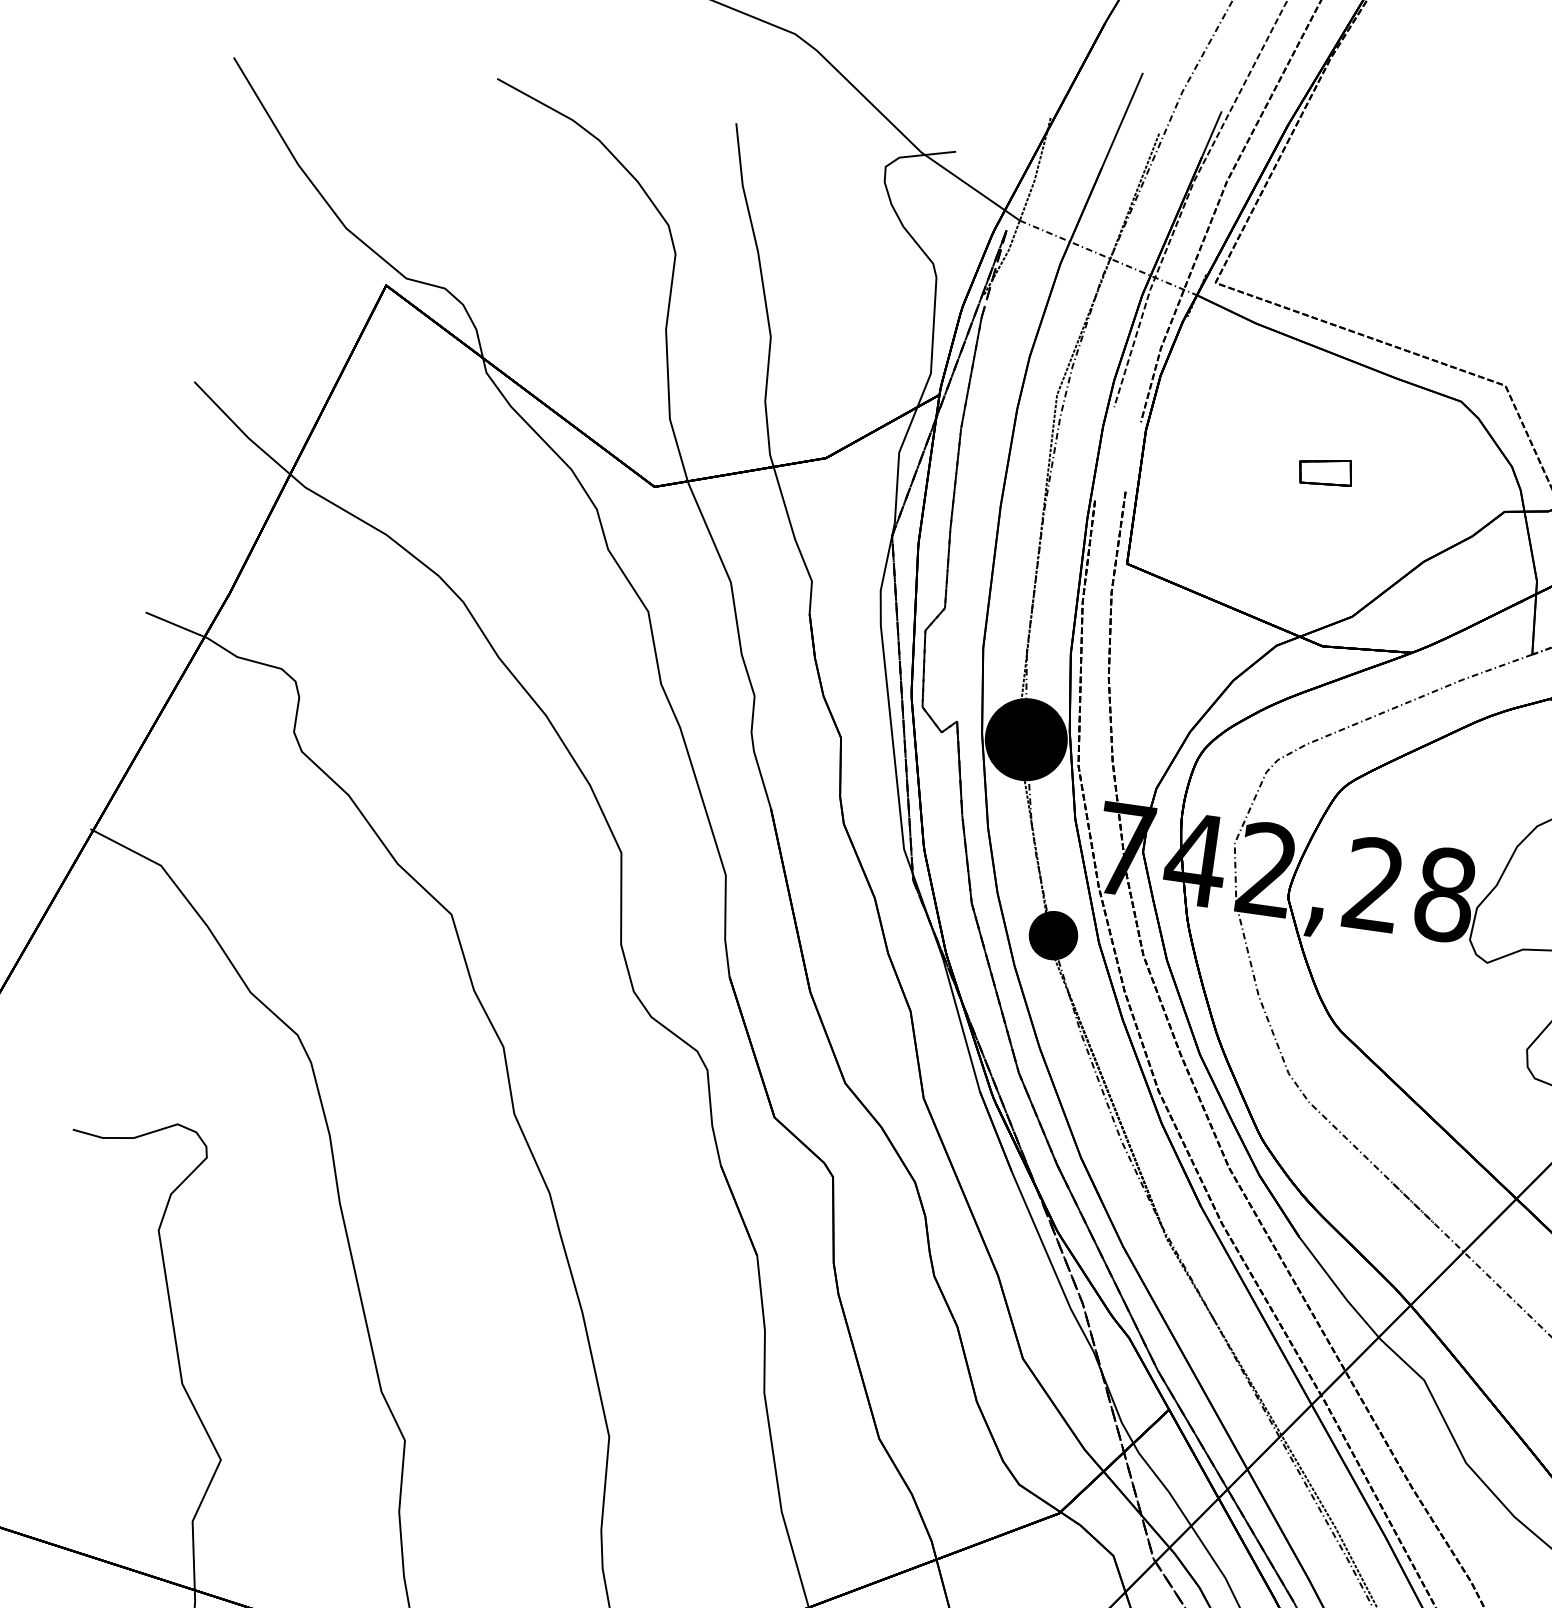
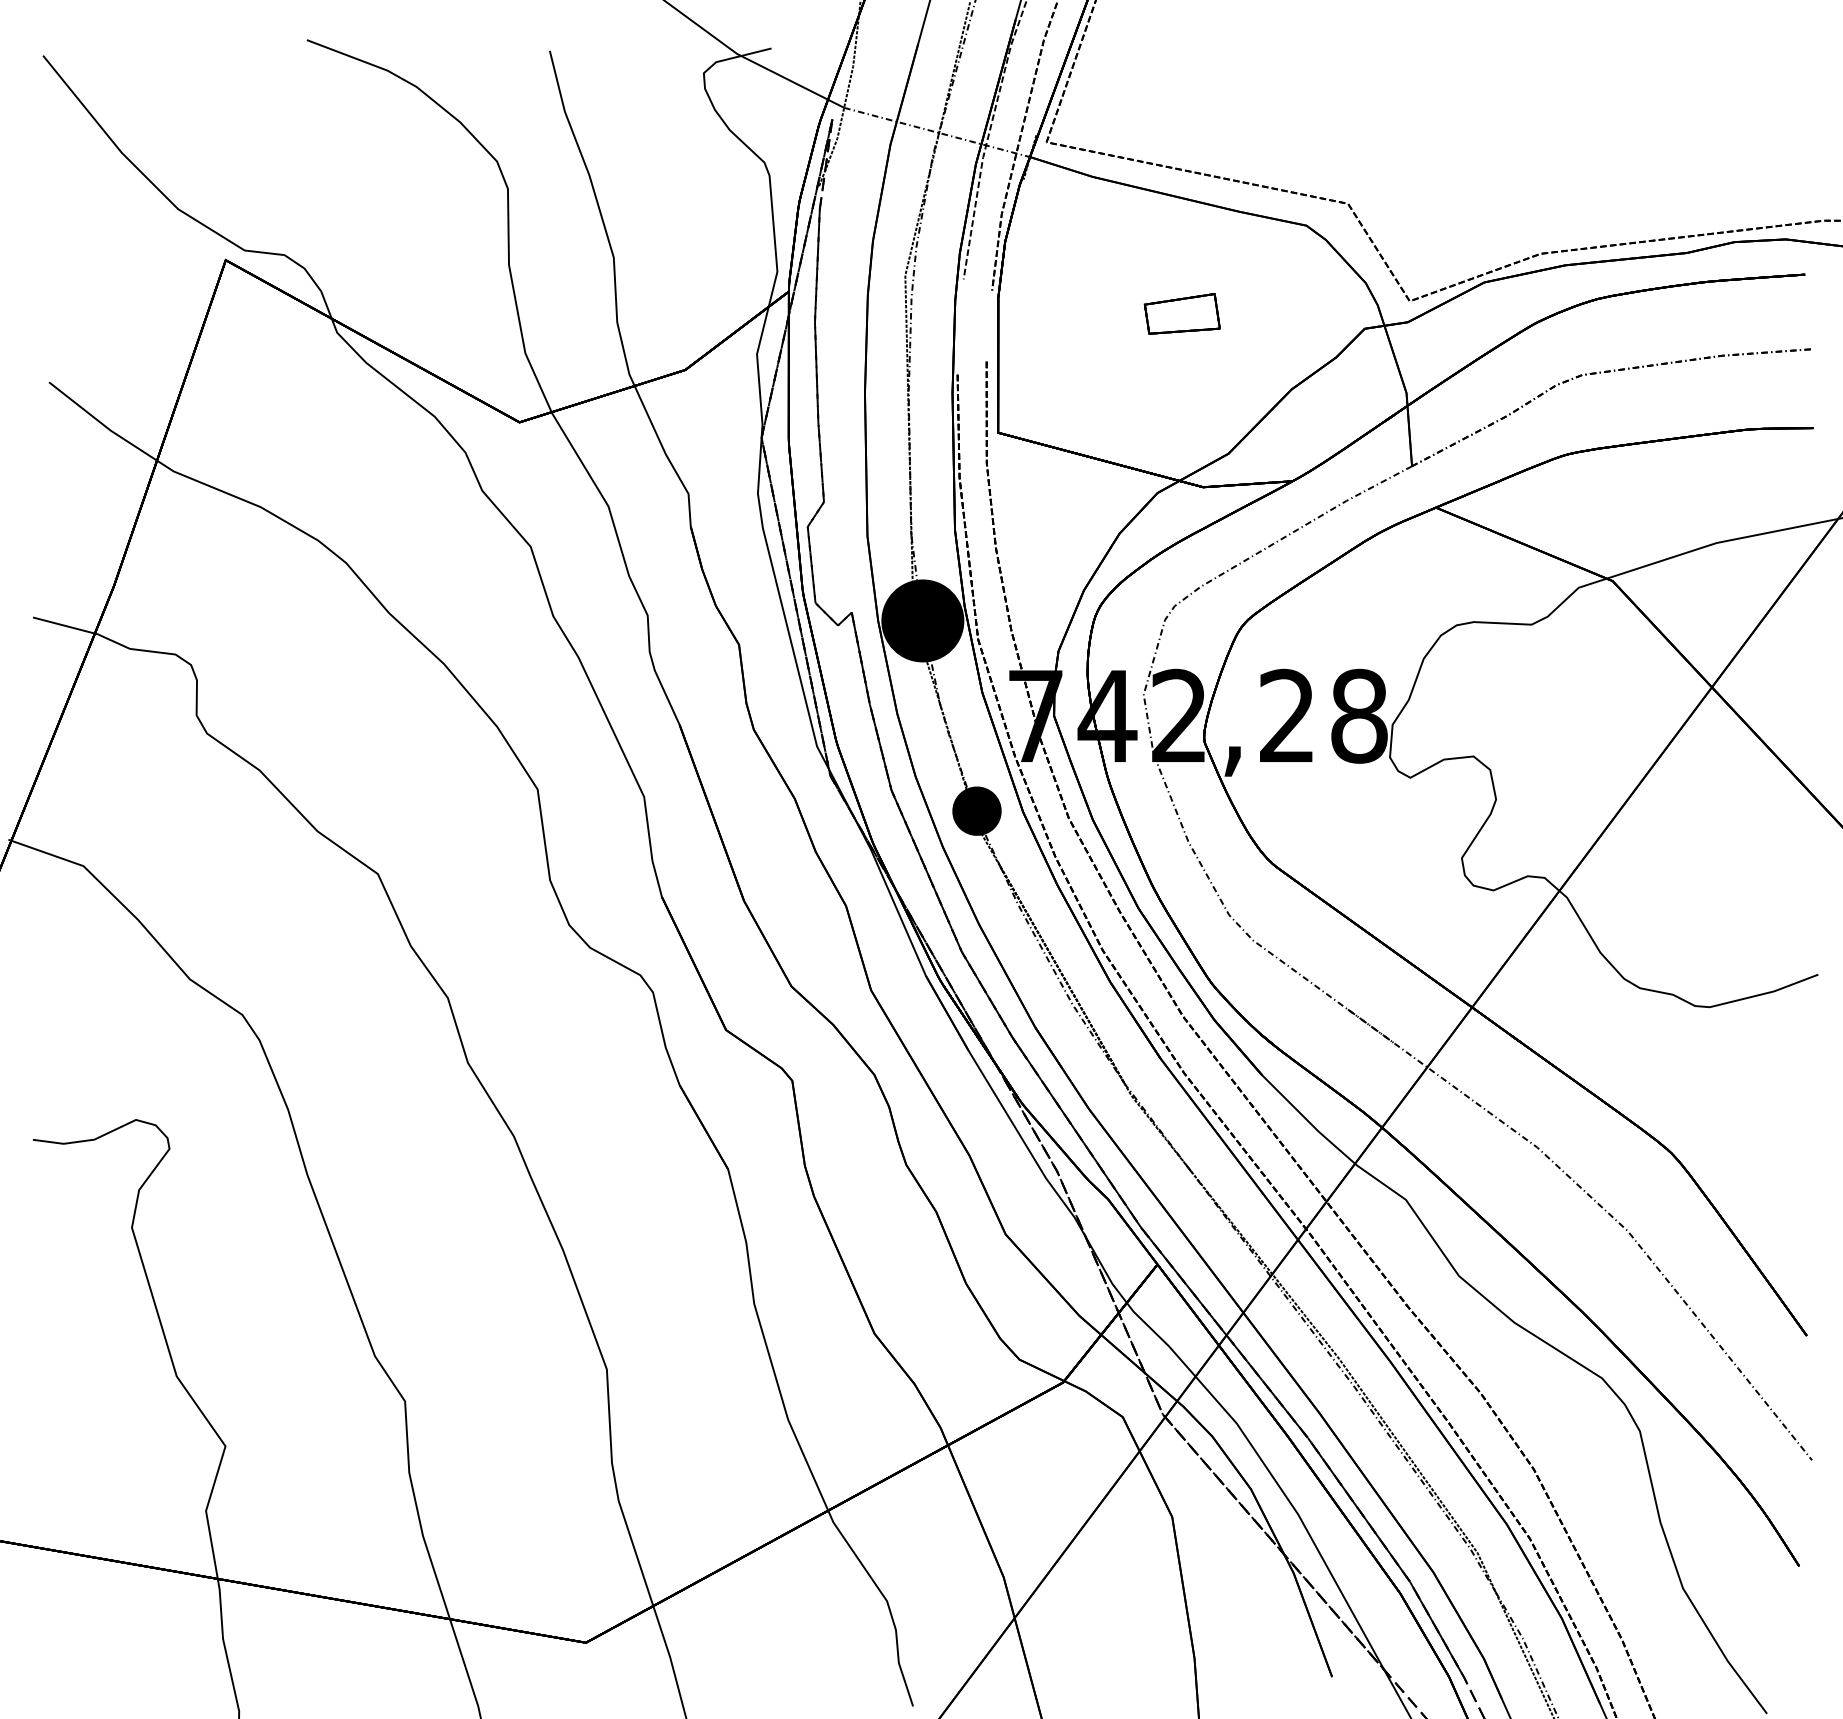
part: (1325, 471) -> (1181, 313), size x1.4

